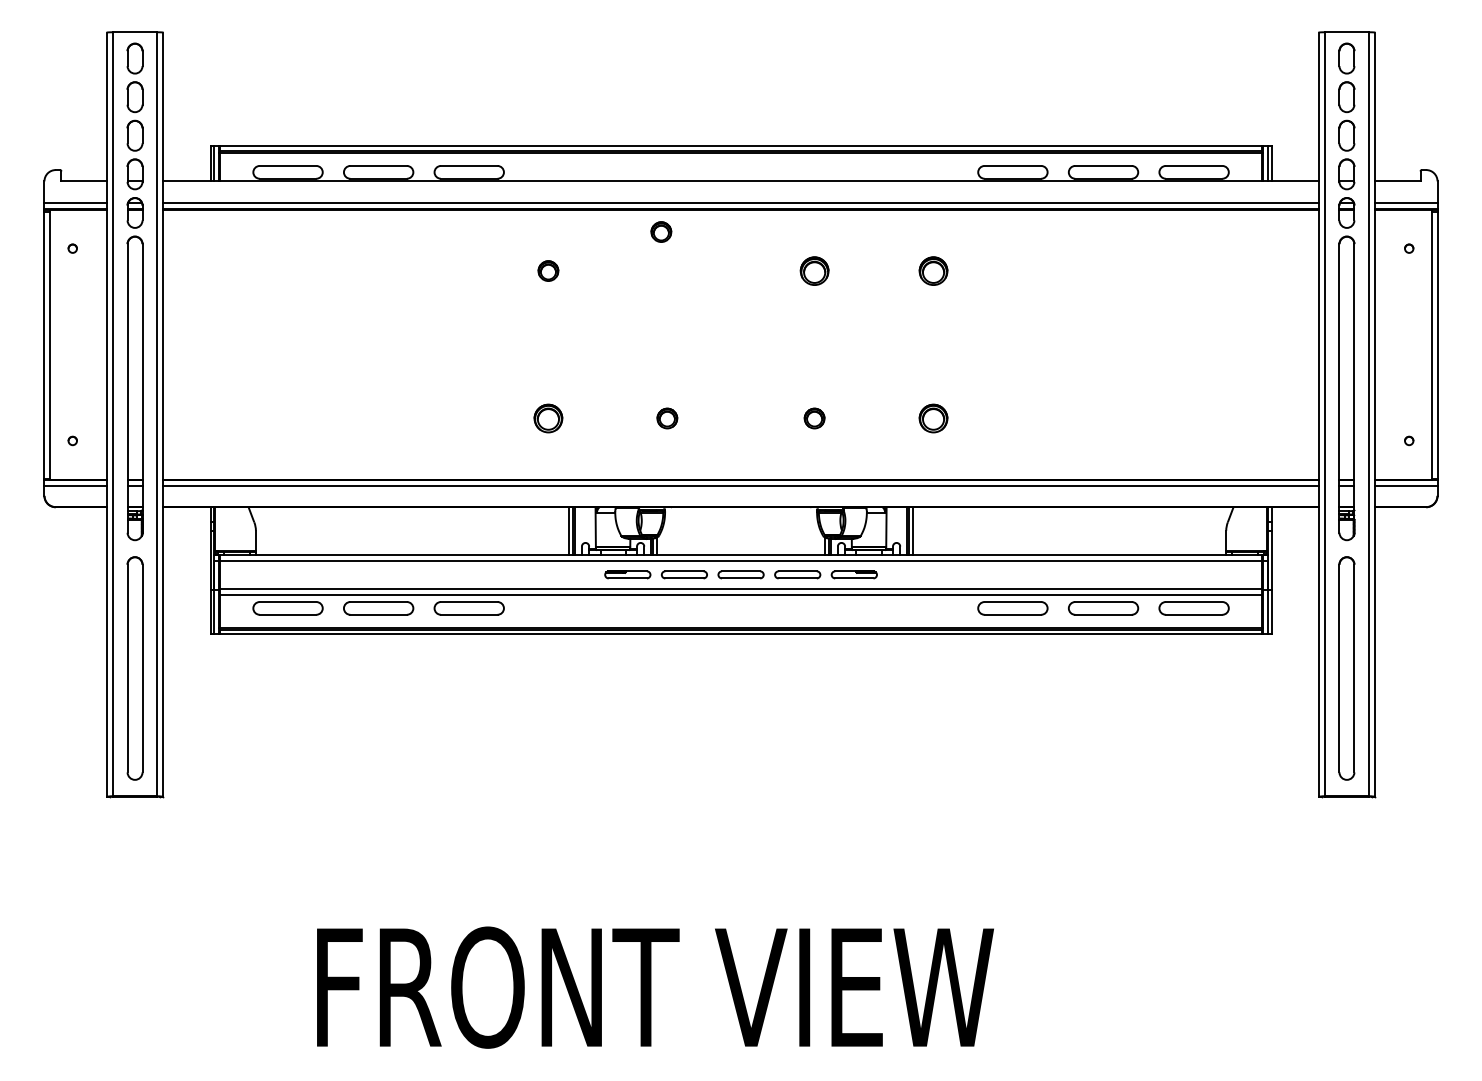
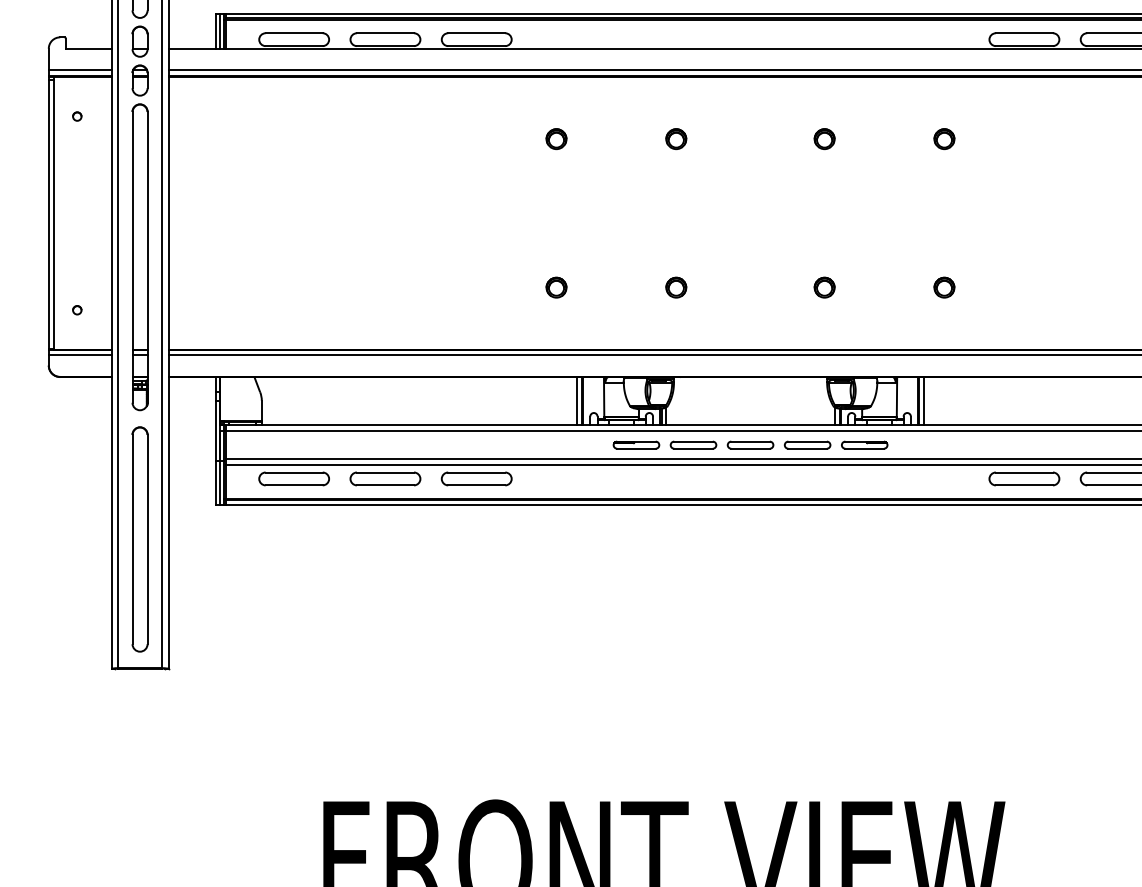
part: (661, 231) -> (676, 138), moved
part: (814, 270) -> (824, 138), size x0.71
part: (933, 270) -> (944, 138), size x0.71
part: (548, 418) -> (556, 287), size x0.71
part: (933, 418) -> (944, 287), size x0.71

